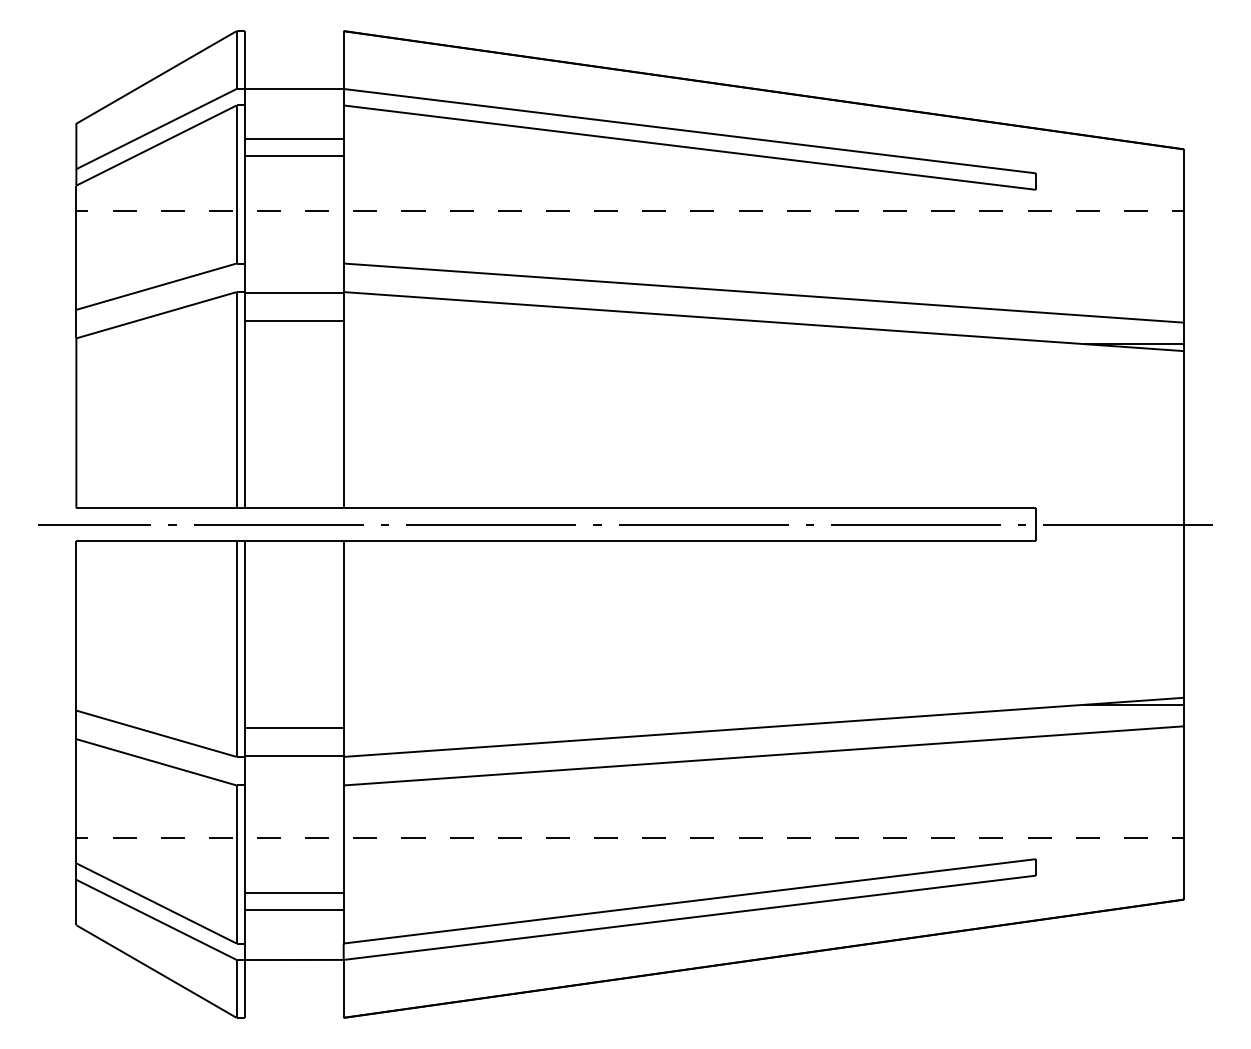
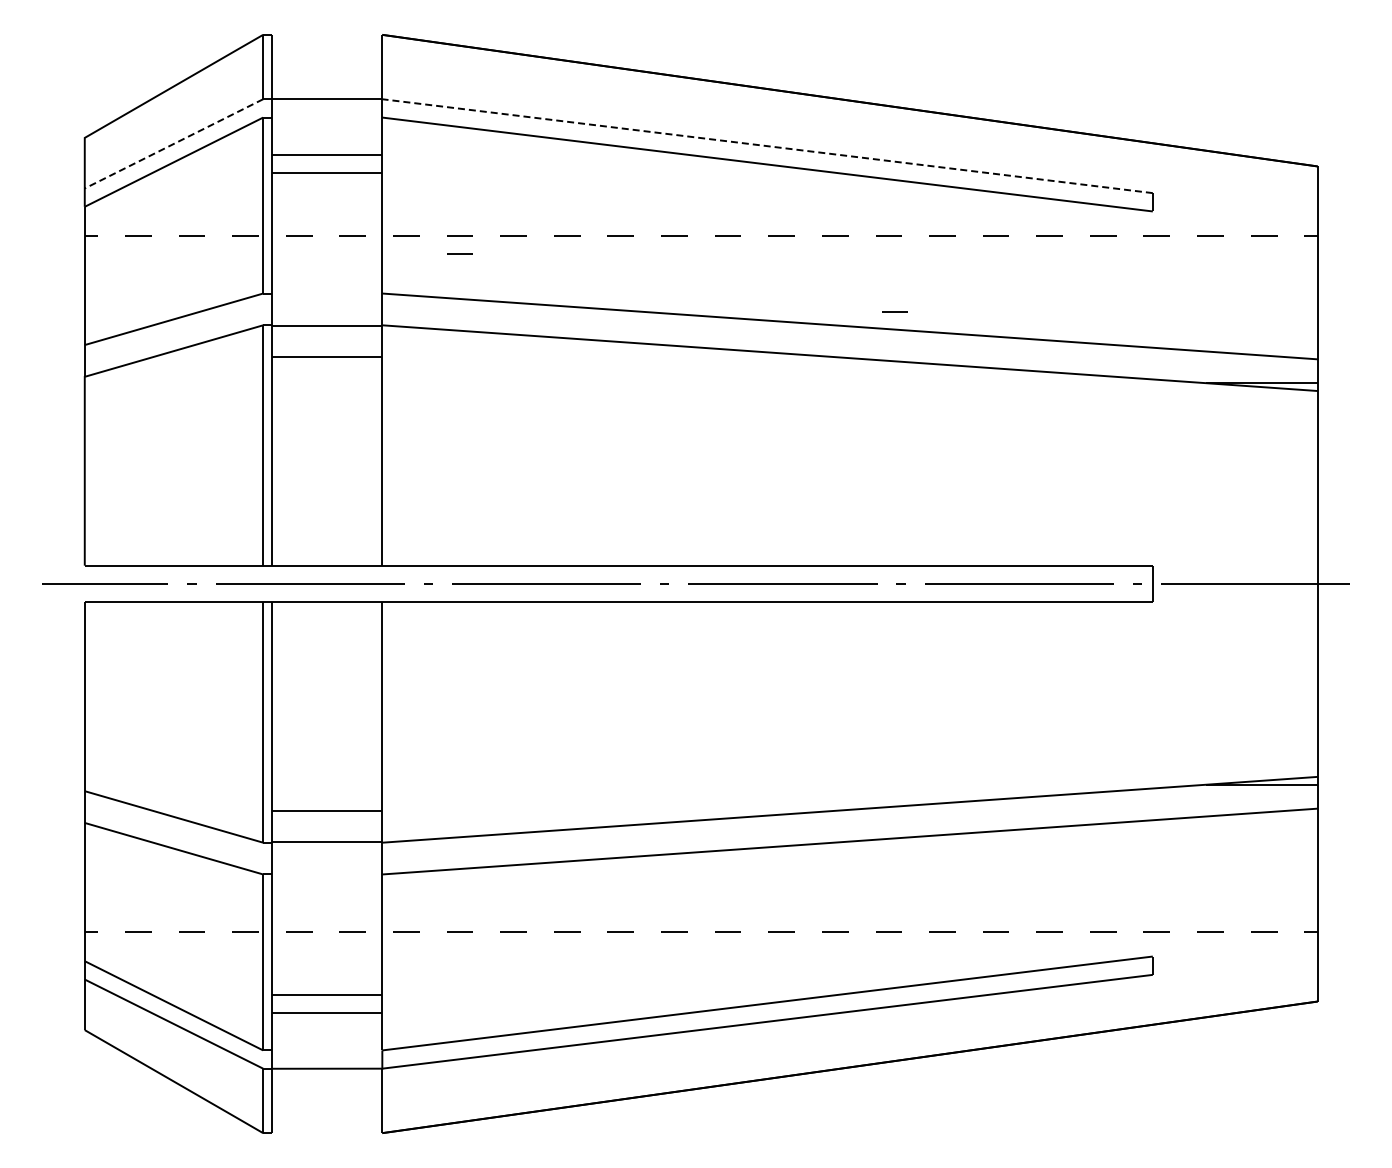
line: (156, 128) -> (173, 143), solid -> dashed
line: (689, 131) -> (767, 146), solid -> dashed
line: (413, 227) -> (459, 253), added
line: (803, 279) -> (894, 311), added

